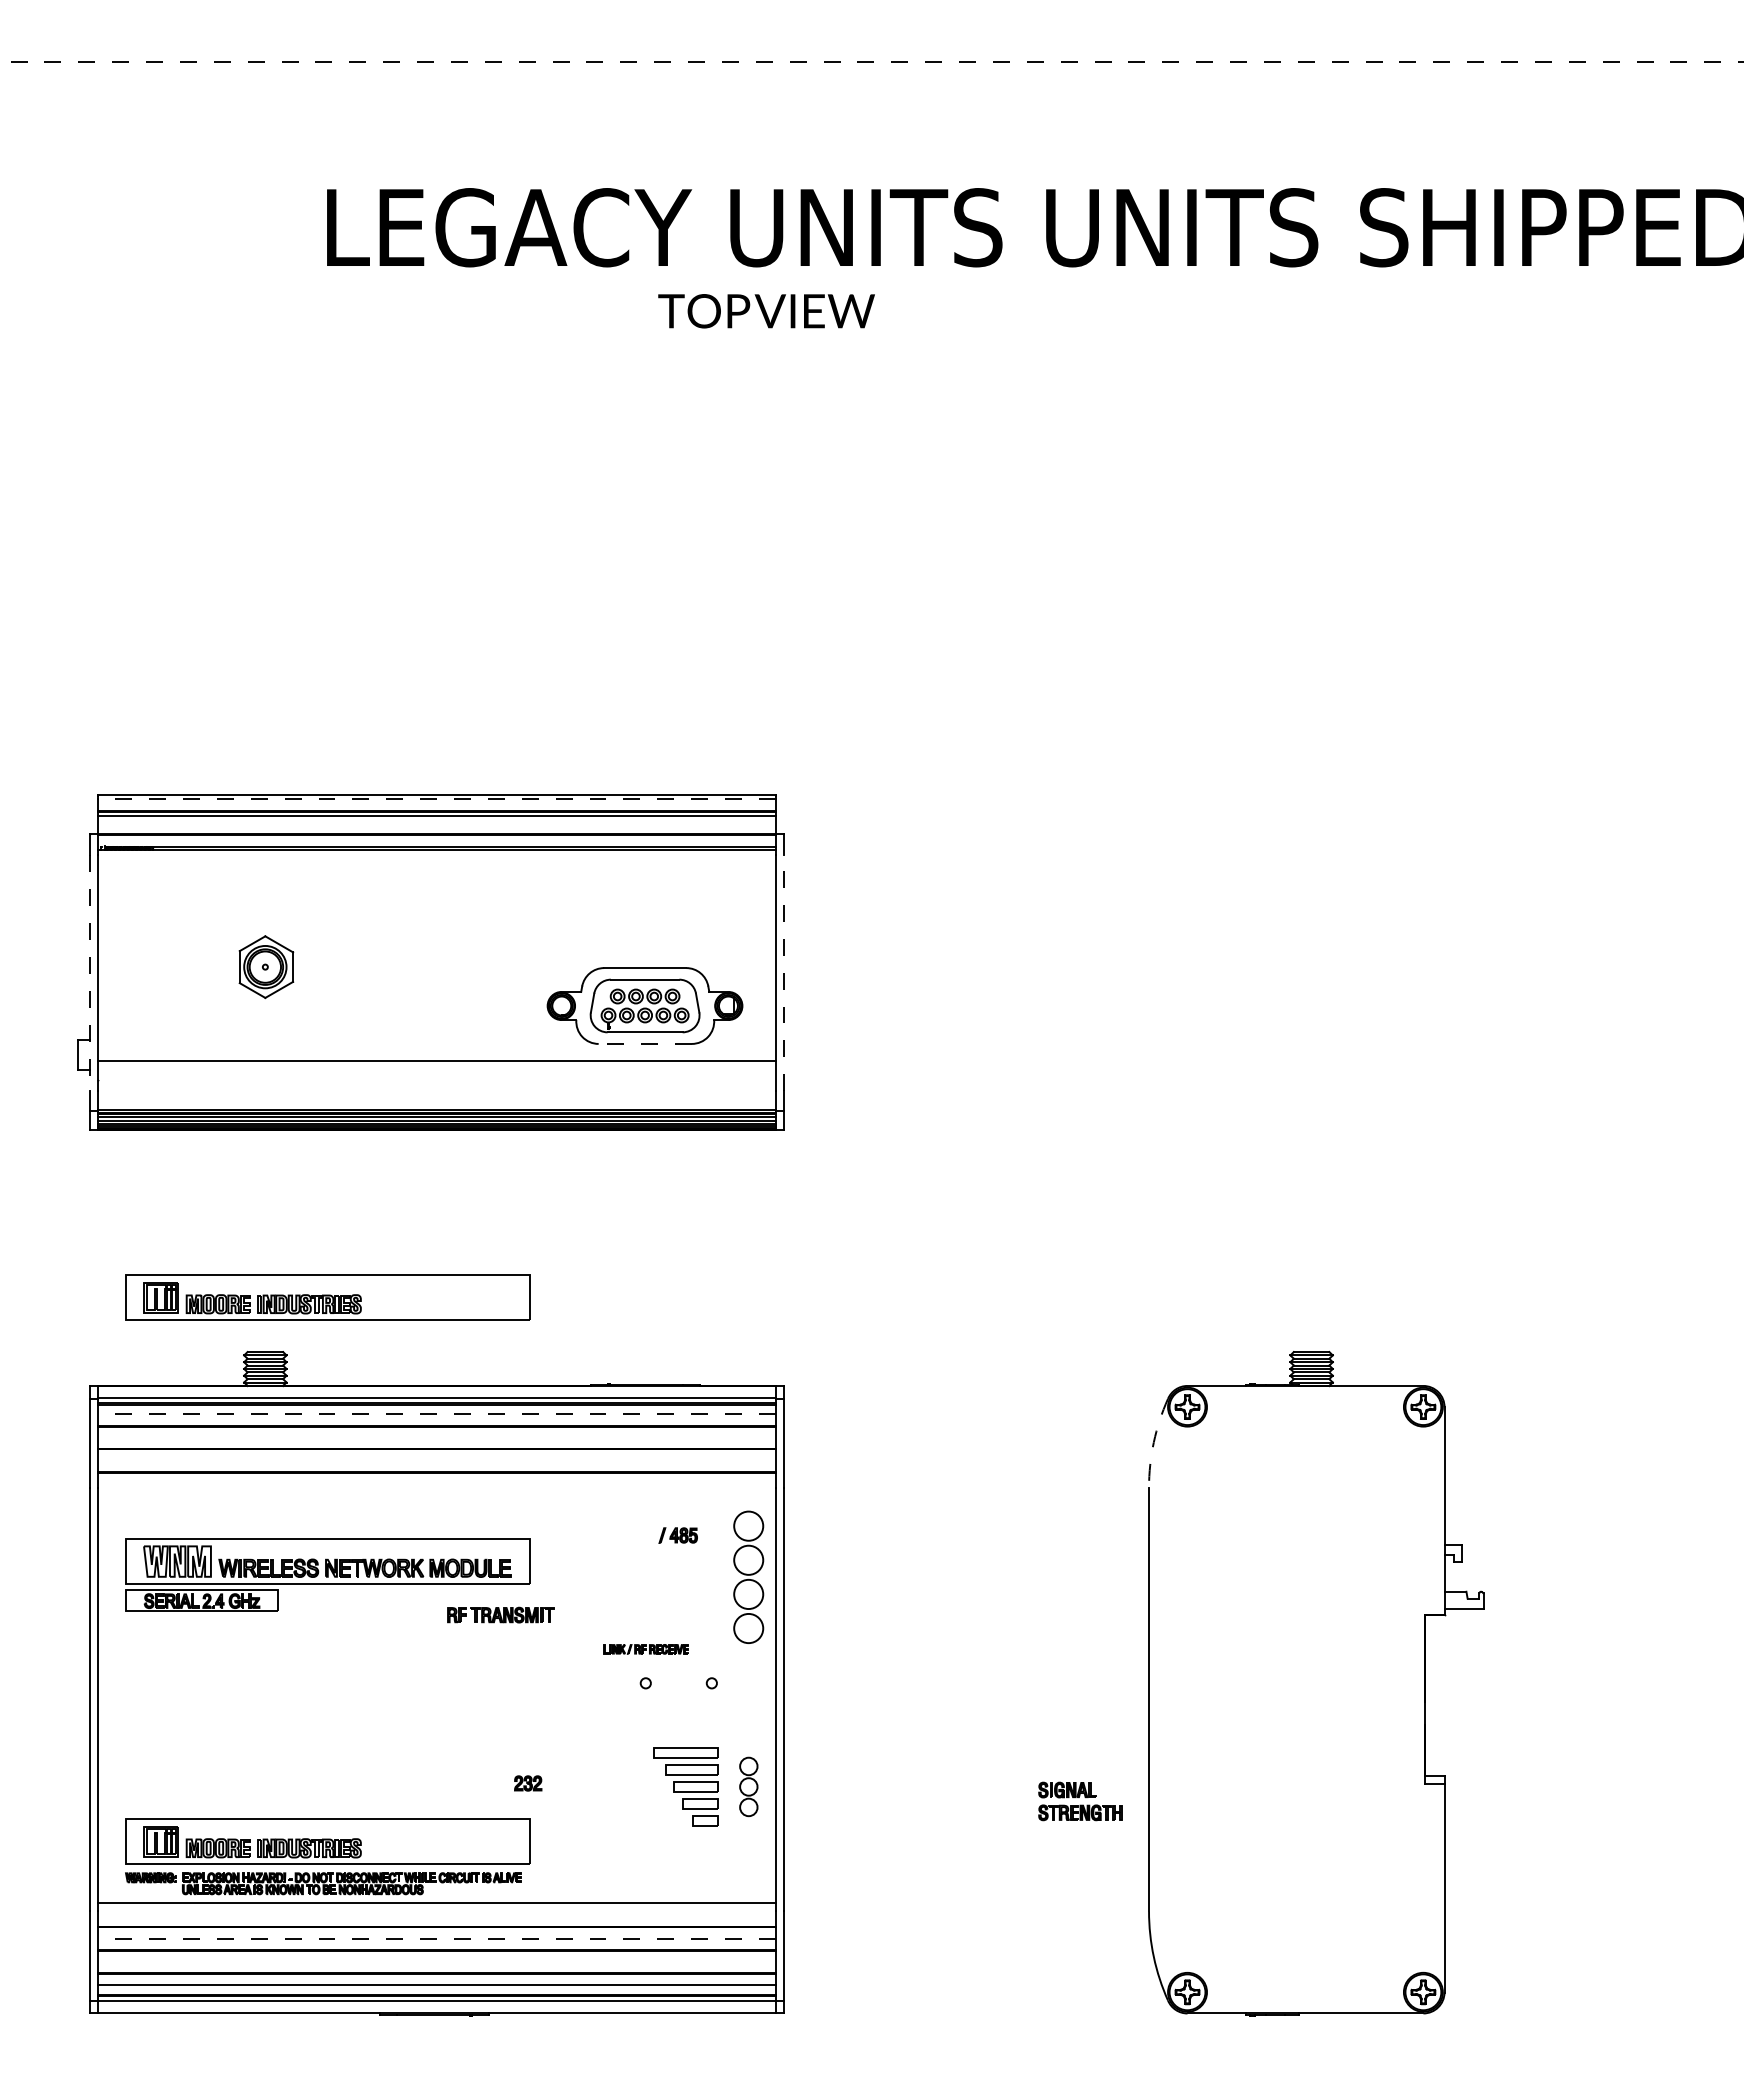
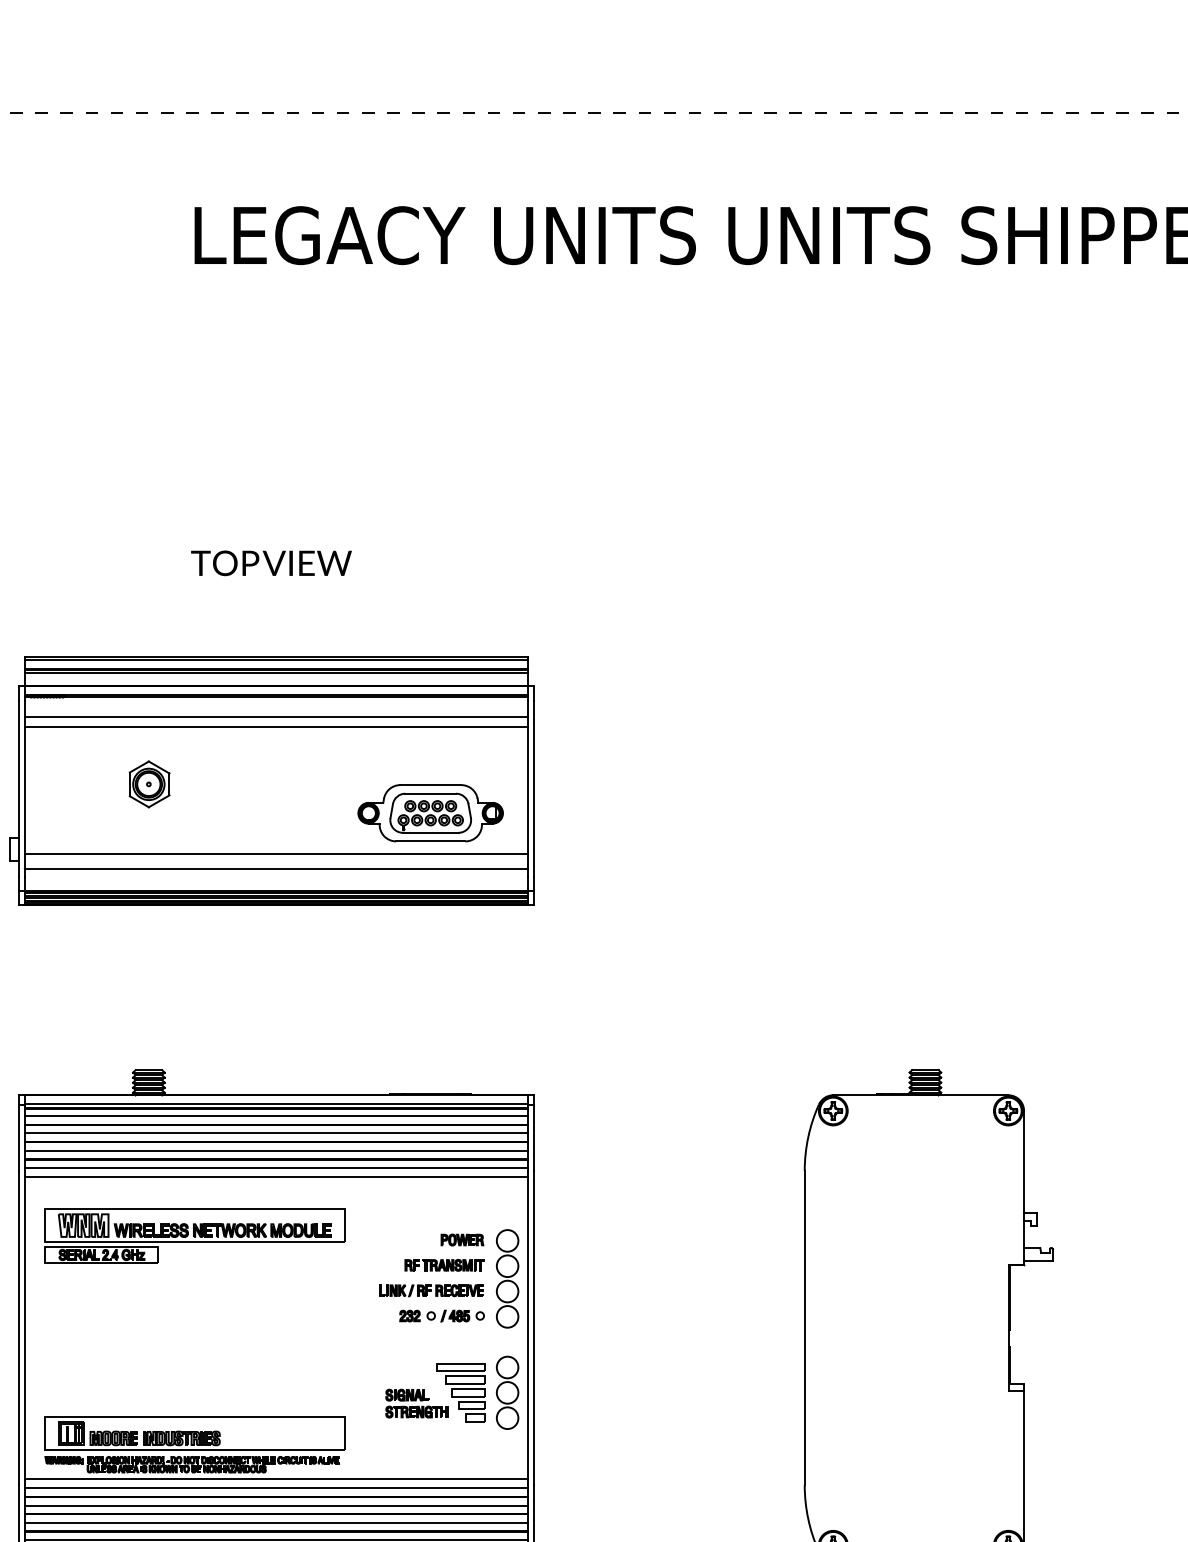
text: (766, 311) -> (271, 563), moved
line: (437, 799) -> (276, 659), dashed -> solid
line: (436, 876) -> (275, 717), added
line: (436, 889) -> (275, 726), added
line: (89, 973) -> (18, 789), dashed -> solid
line: (784, 973) -> (534, 789), dashed -> solid
line: (645, 1043) -> (431, 841), dashed -> solid
line: (436, 1080) -> (275, 868), added
part: (327, 1297) -> (194, 1029), removed
line: (437, 1414) -> (276, 1116), dashed -> solid
line: (436, 1437) -> (275, 1133), added
arc: (1153, 1442) -> (808, 1137), dashed -> solid
line: (436, 1460) -> (275, 1150), added
line: (436, 1484) -> (275, 1168), added
line: (436, 1496) -> (275, 1177), added
part: (677, 1535) -> (454, 1316), moved
part: (748, 1576) -> (507, 1278), moved
part: (687, 1580) -> (462, 1239), added
part: (500, 1614) -> (444, 1264), moved
part: (645, 1649) -> (431, 1290), size x1.67
part: (528, 1783) -> (410, 1316), moved
part: (748, 1786) -> (507, 1392), size x1.67
part: (1080, 1801) -> (416, 1403), moved
line: (436, 1914) -> (275, 1487), added
line: (437, 1938) -> (276, 1505), dashed -> solid
line: (436, 1962) -> (275, 1523), added

